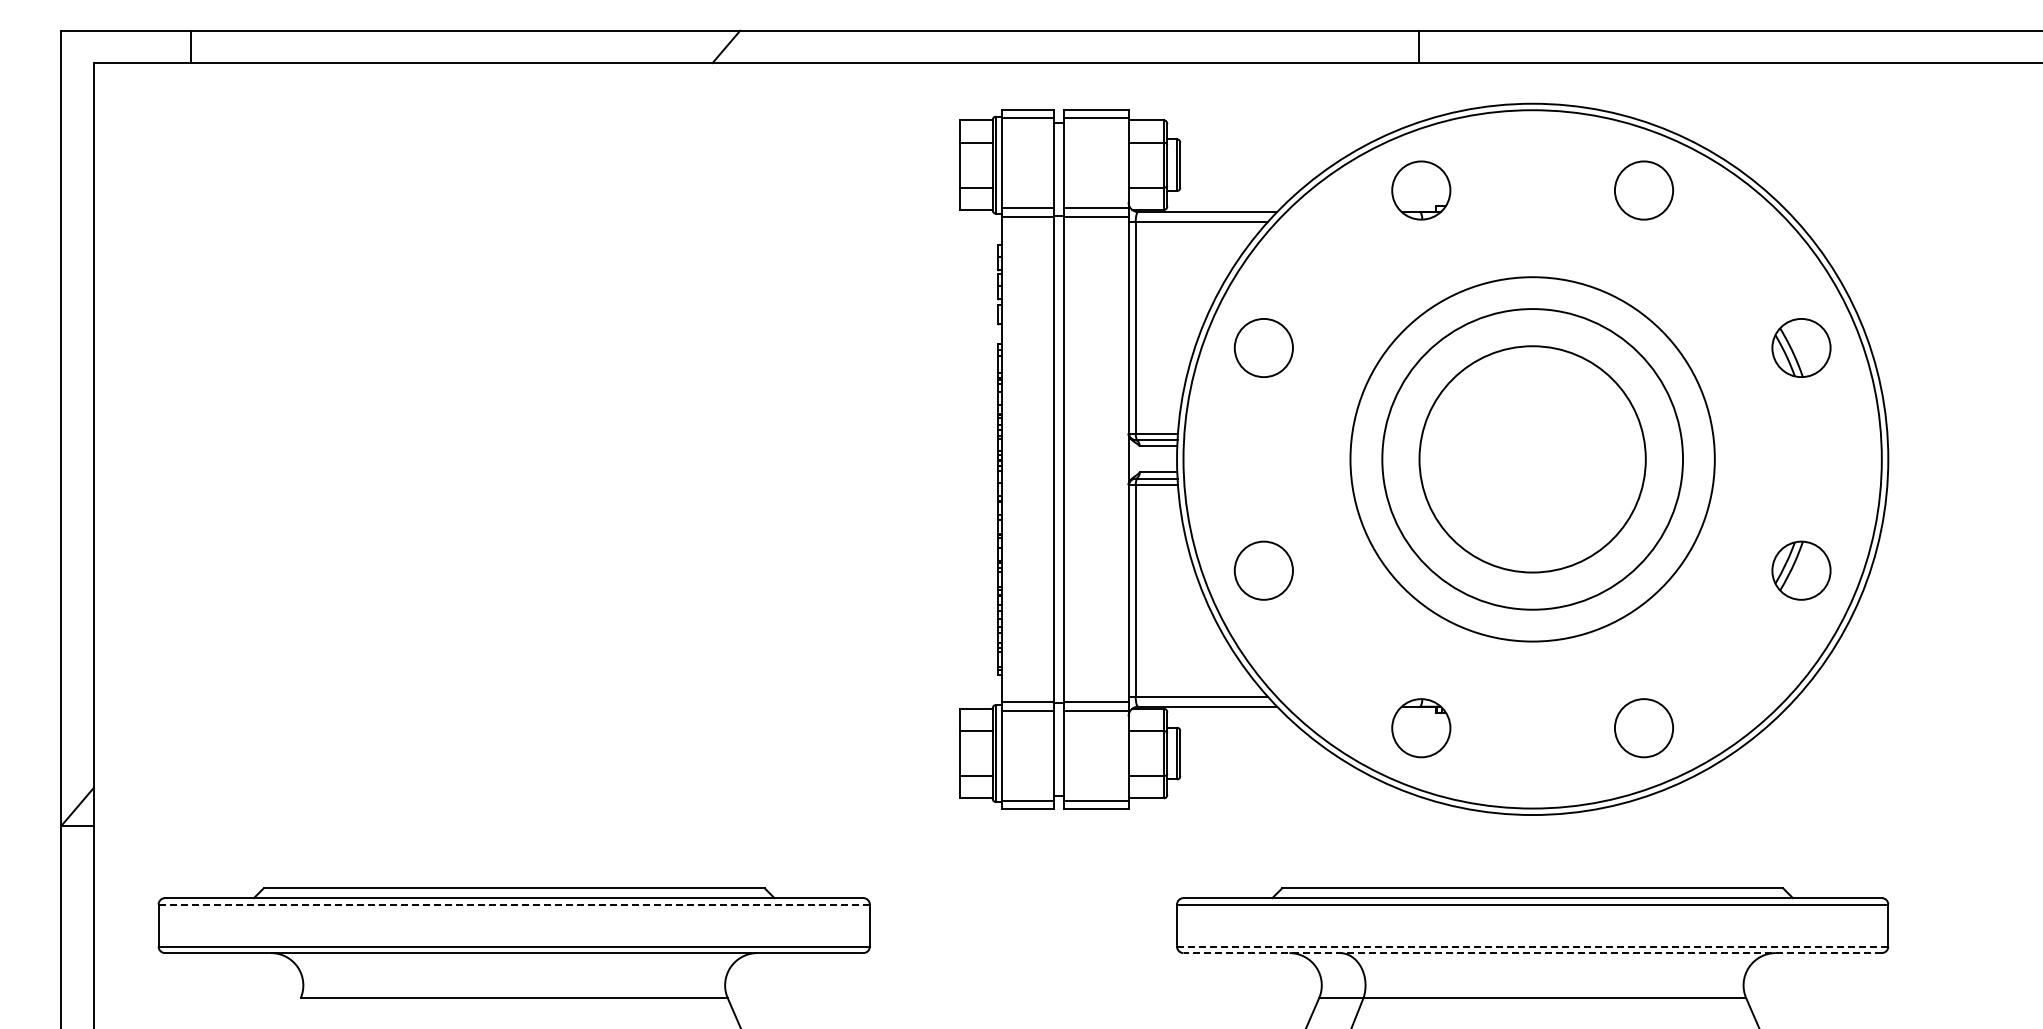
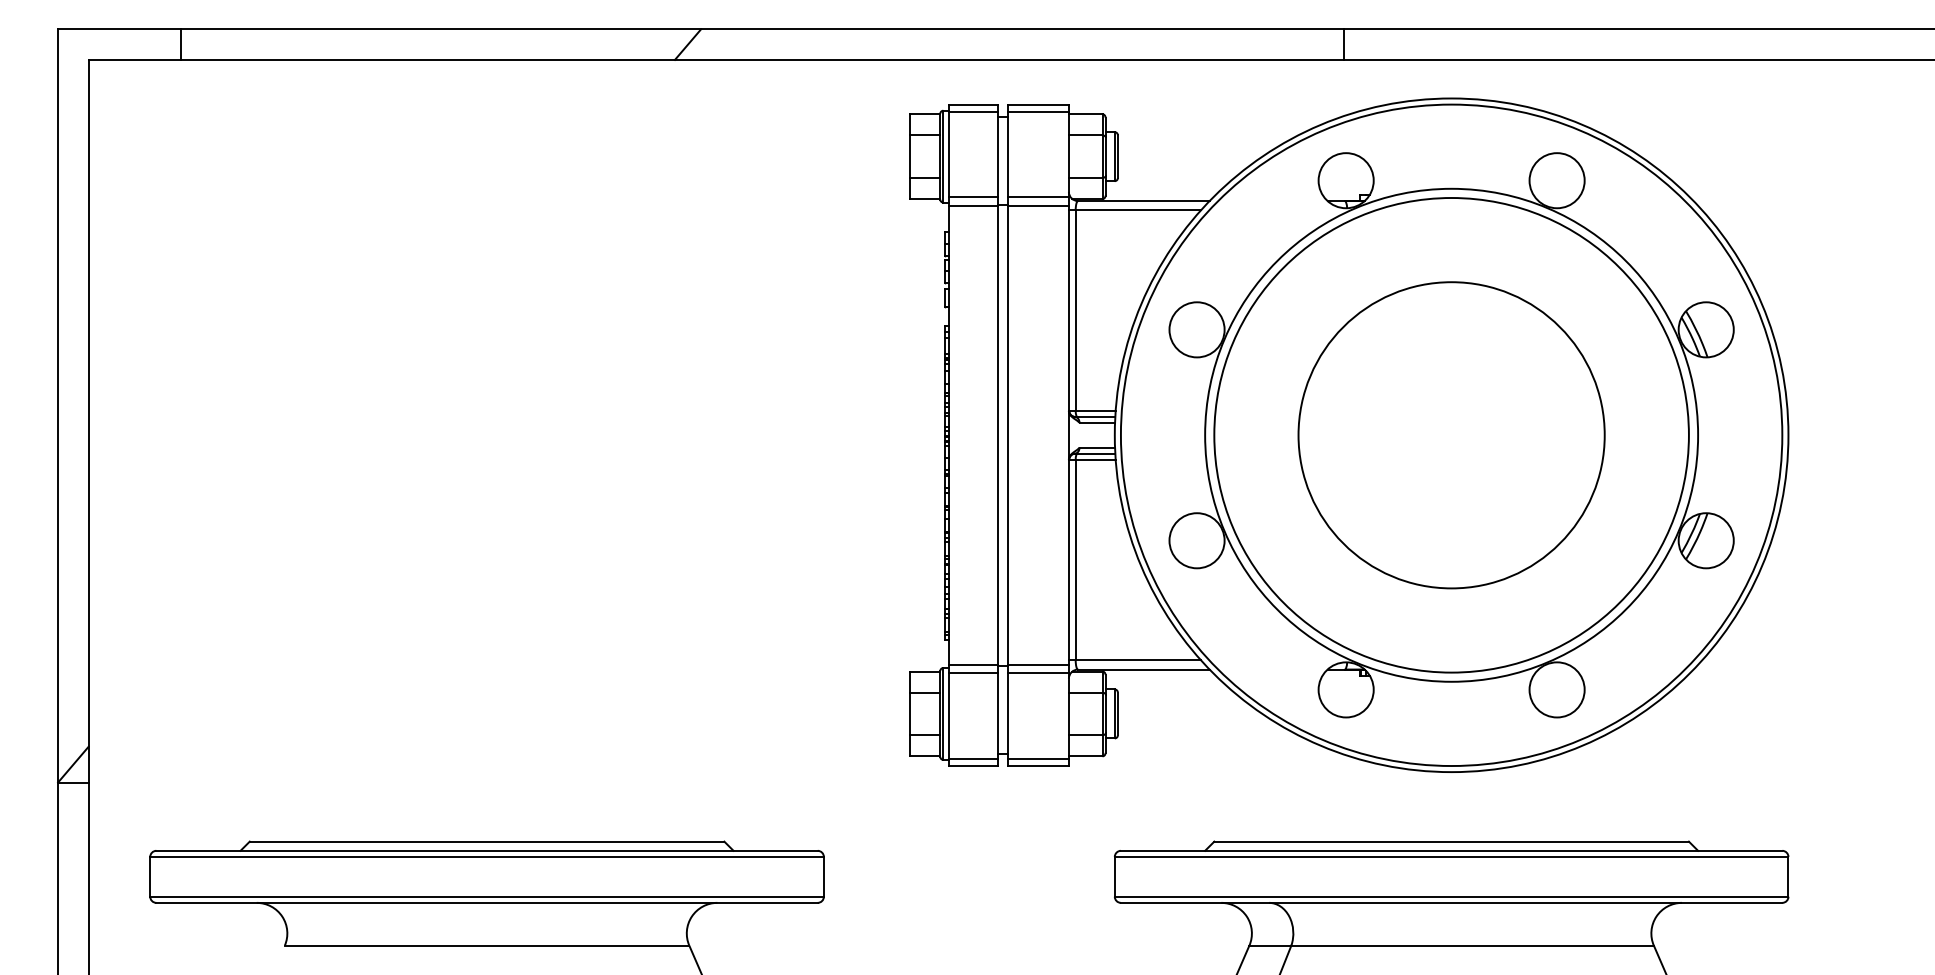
circle: (1532, 458) -> (1451, 434), size x1.67
circle: (1532, 459) -> (1451, 435), size x1.43
circle: (1532, 459) -> (1451, 435), size x1.43
line: (514, 904) -> (487, 856), dashed -> solid
line: (1532, 946) -> (1451, 896), dashed -> solid
line: (1532, 953) -> (1451, 903), dashed -> solid

